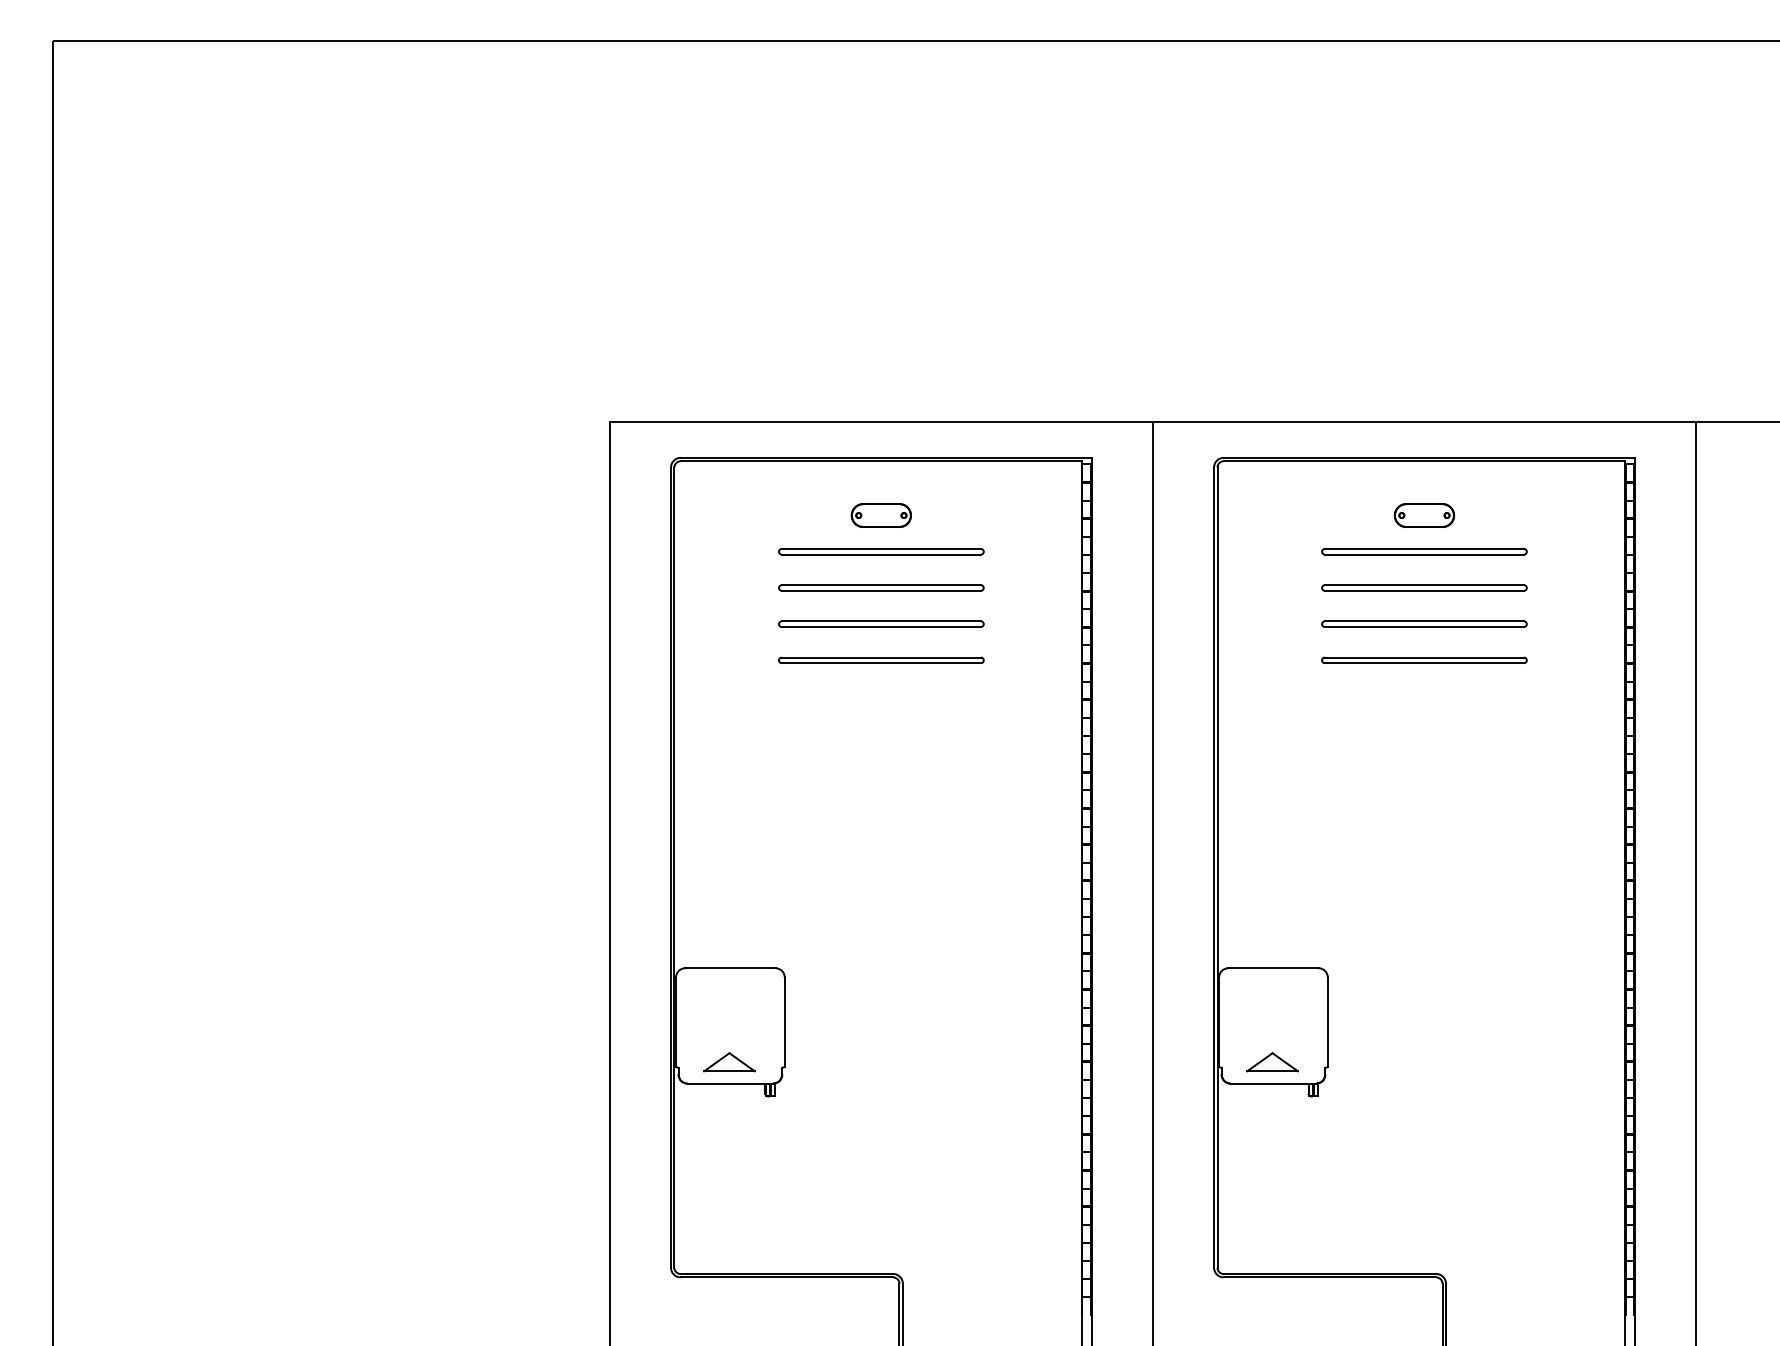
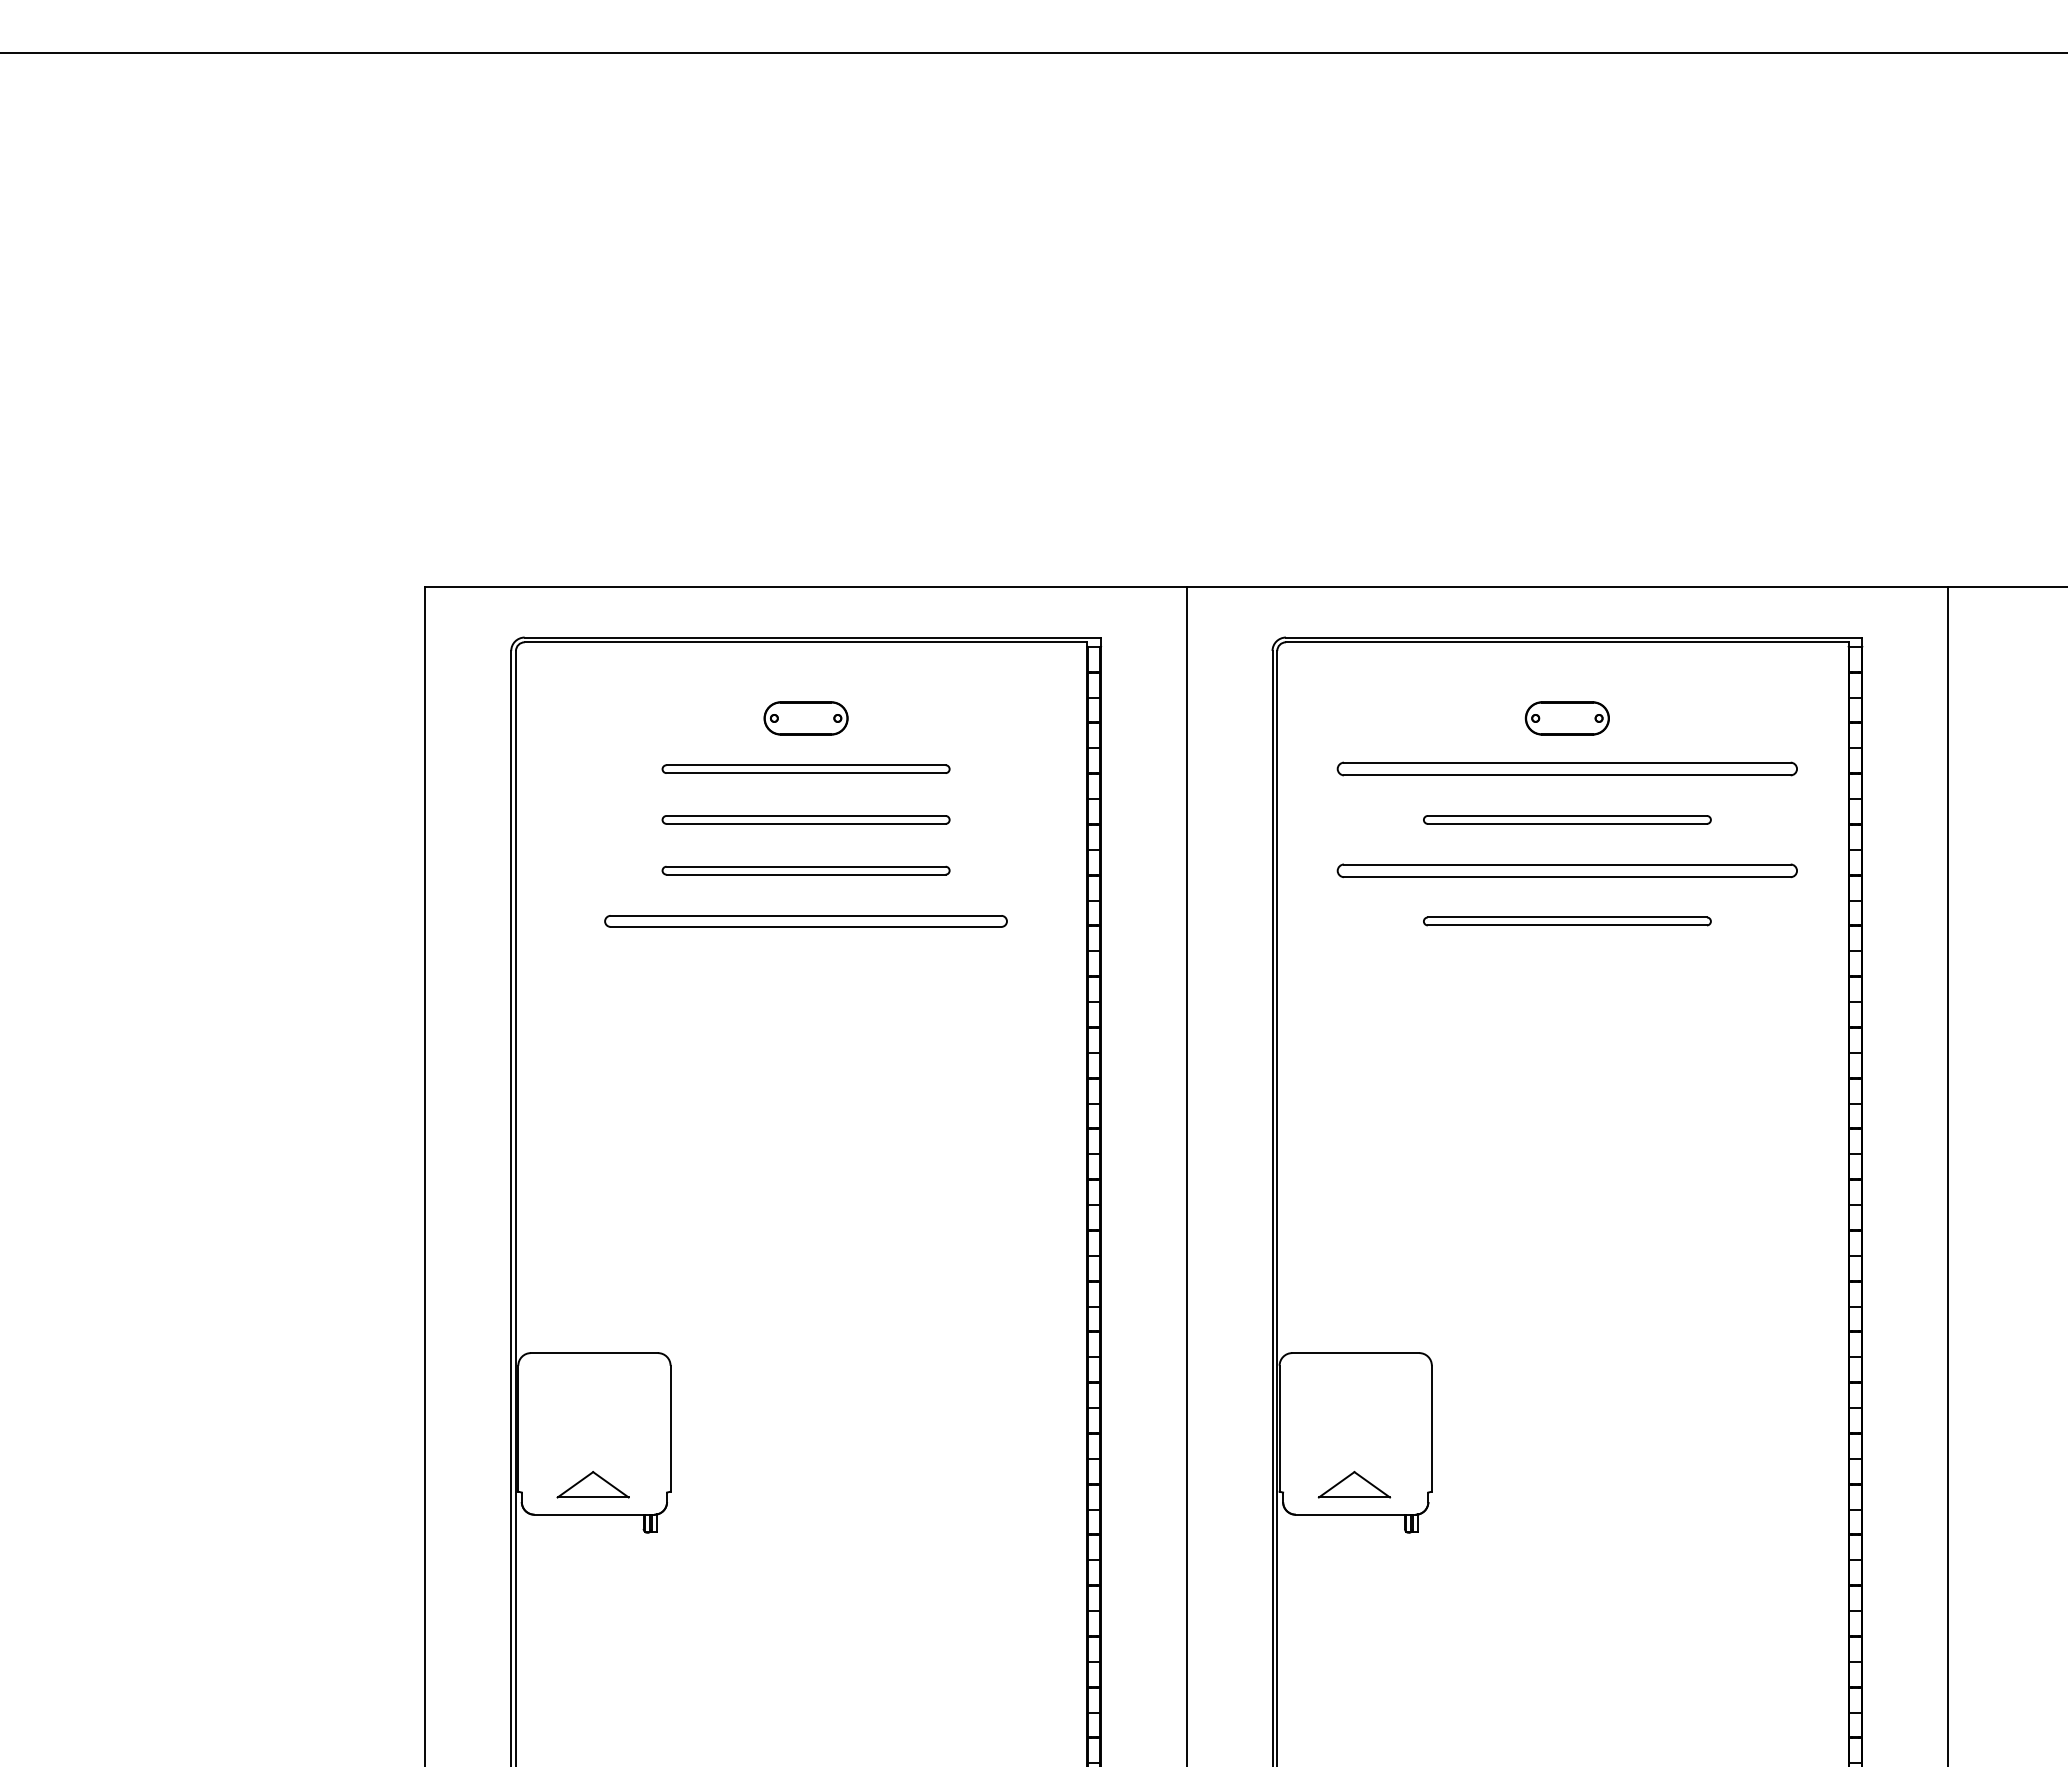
part: (1424, 551) -> (1567, 768), size x1.6
part: (1424, 623) -> (1567, 869), size x1.6
part: (881, 660) -> (806, 921), size x1.4

